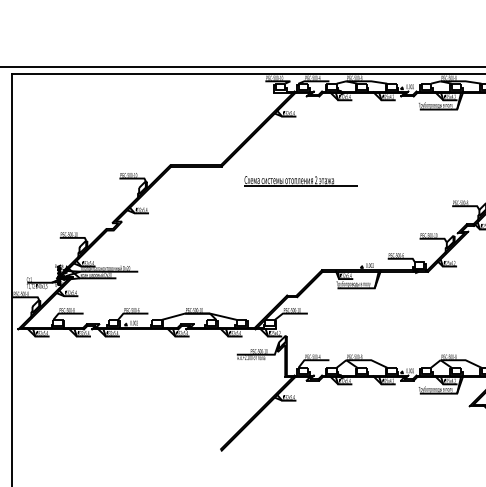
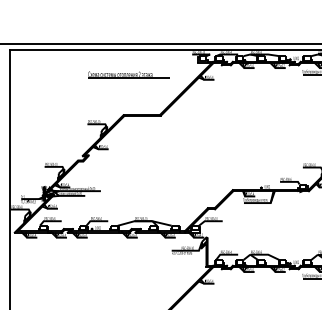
part: (300, 181) -> (128, 75), moved

